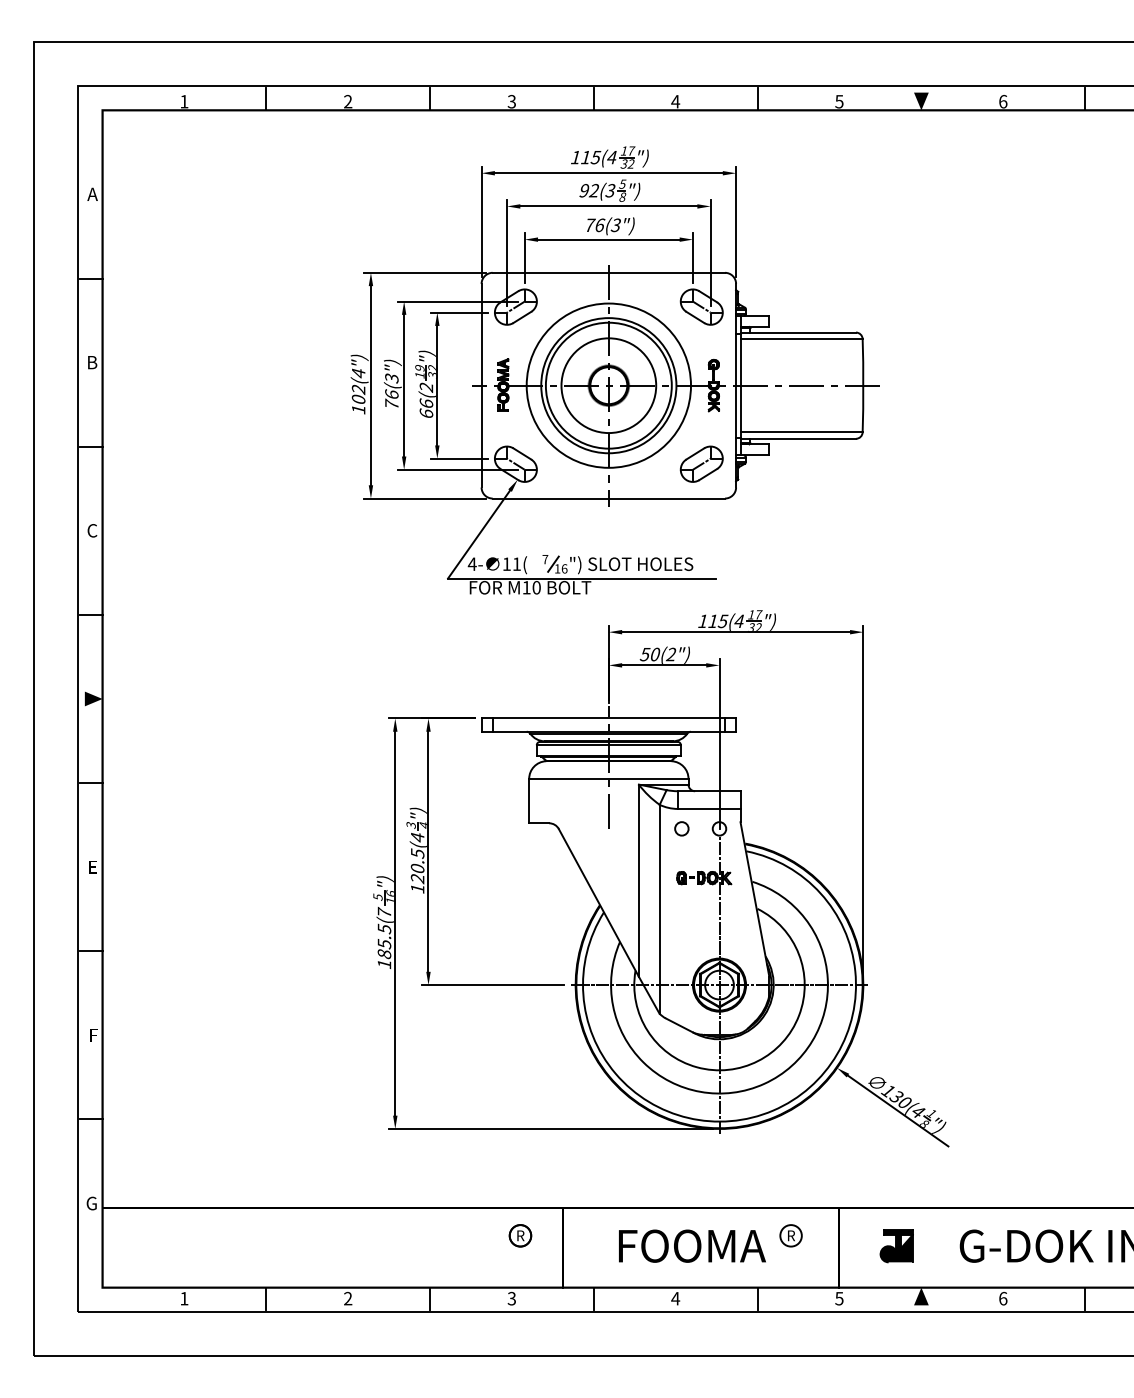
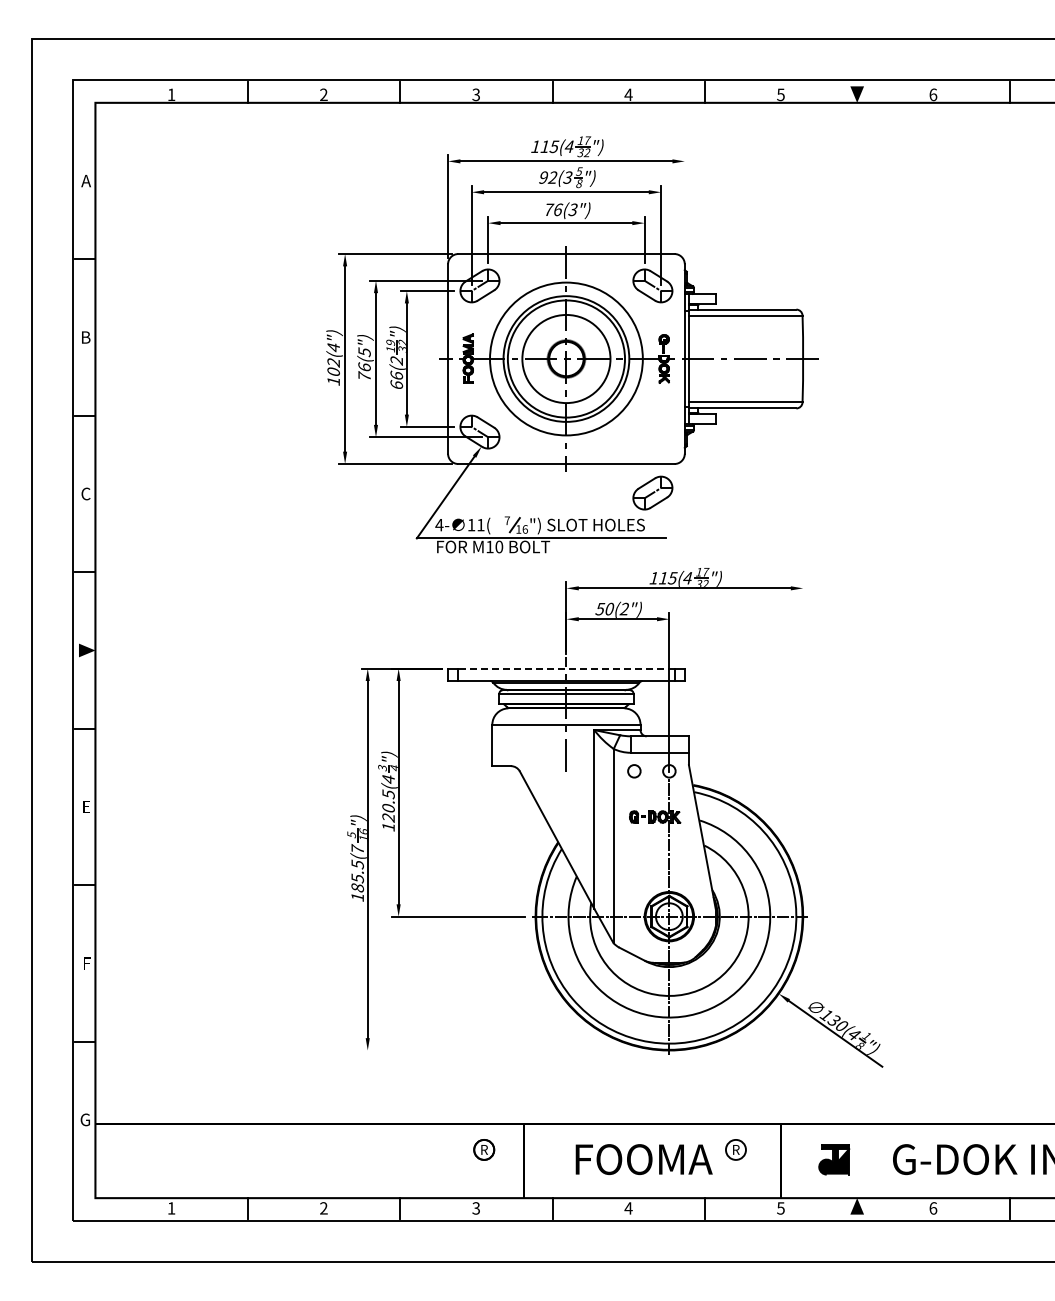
line: (735, 221) -> (684, 206), removed
text: (391, 376) -> (364, 350), 76(3") -> 76(5")
part: (701, 463) -> (652, 492), moved
line: (607, 718) -> (565, 668), solid -> dashed
line: (863, 802) -> (803, 746), removed
line: (550, 1128) -> (512, 1050), removed

